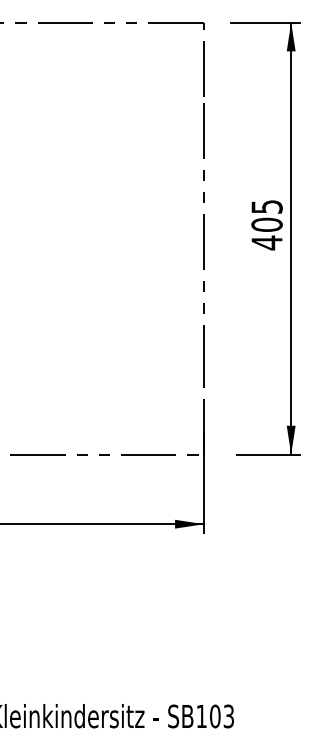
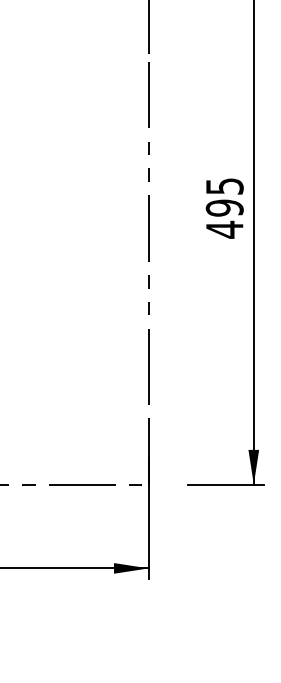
text: (266, 224) -> (224, 207), 405 -> 495

